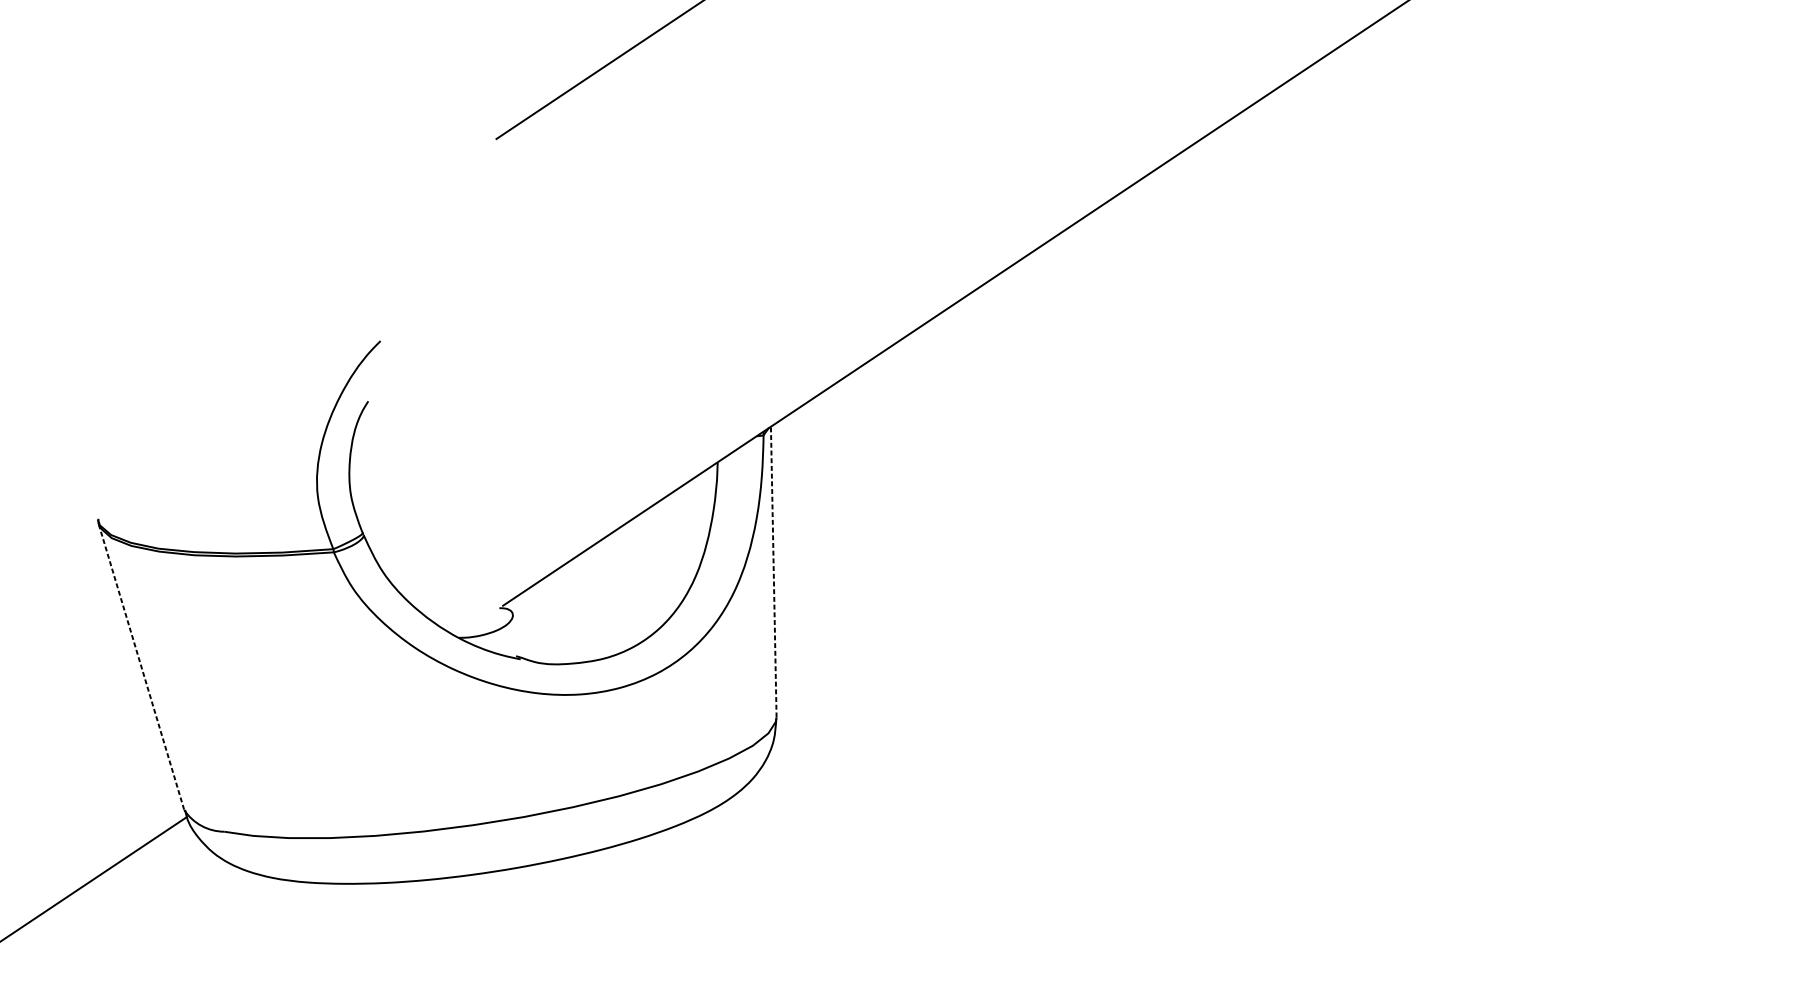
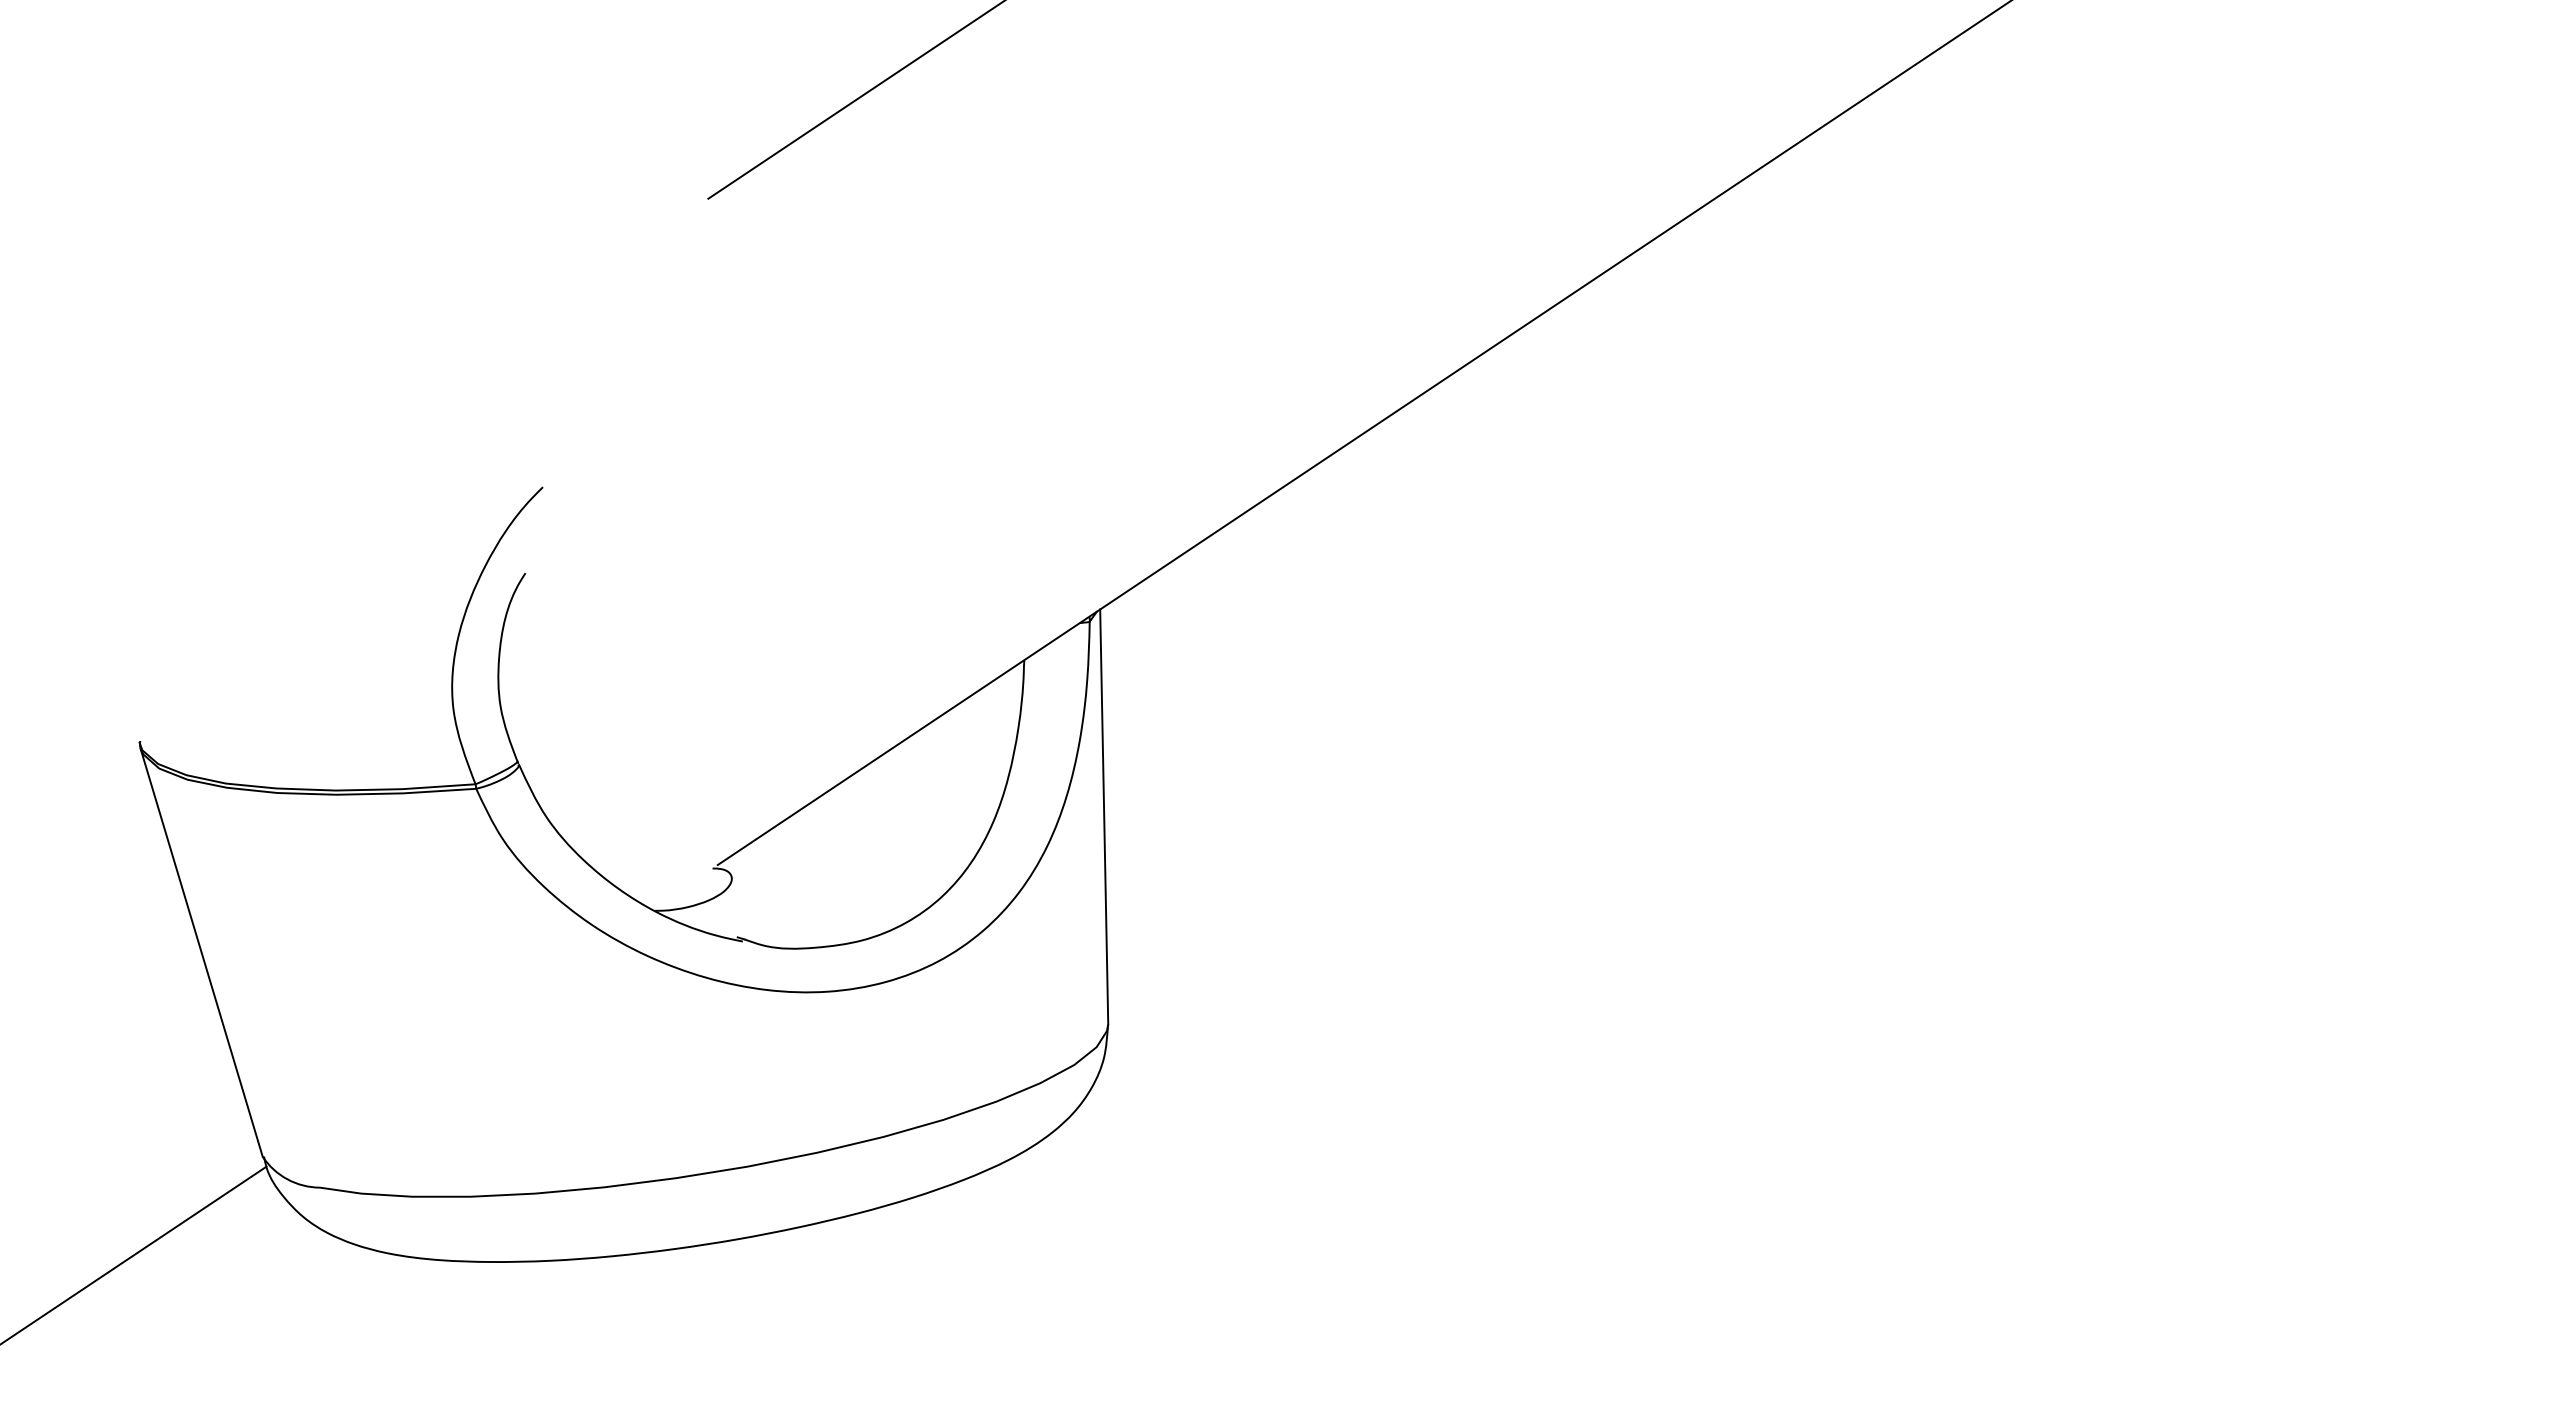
line: (773, 571) -> (1104, 816), dashed -> solid
line: (141, 667) -> (201, 952), dashed -> solid

